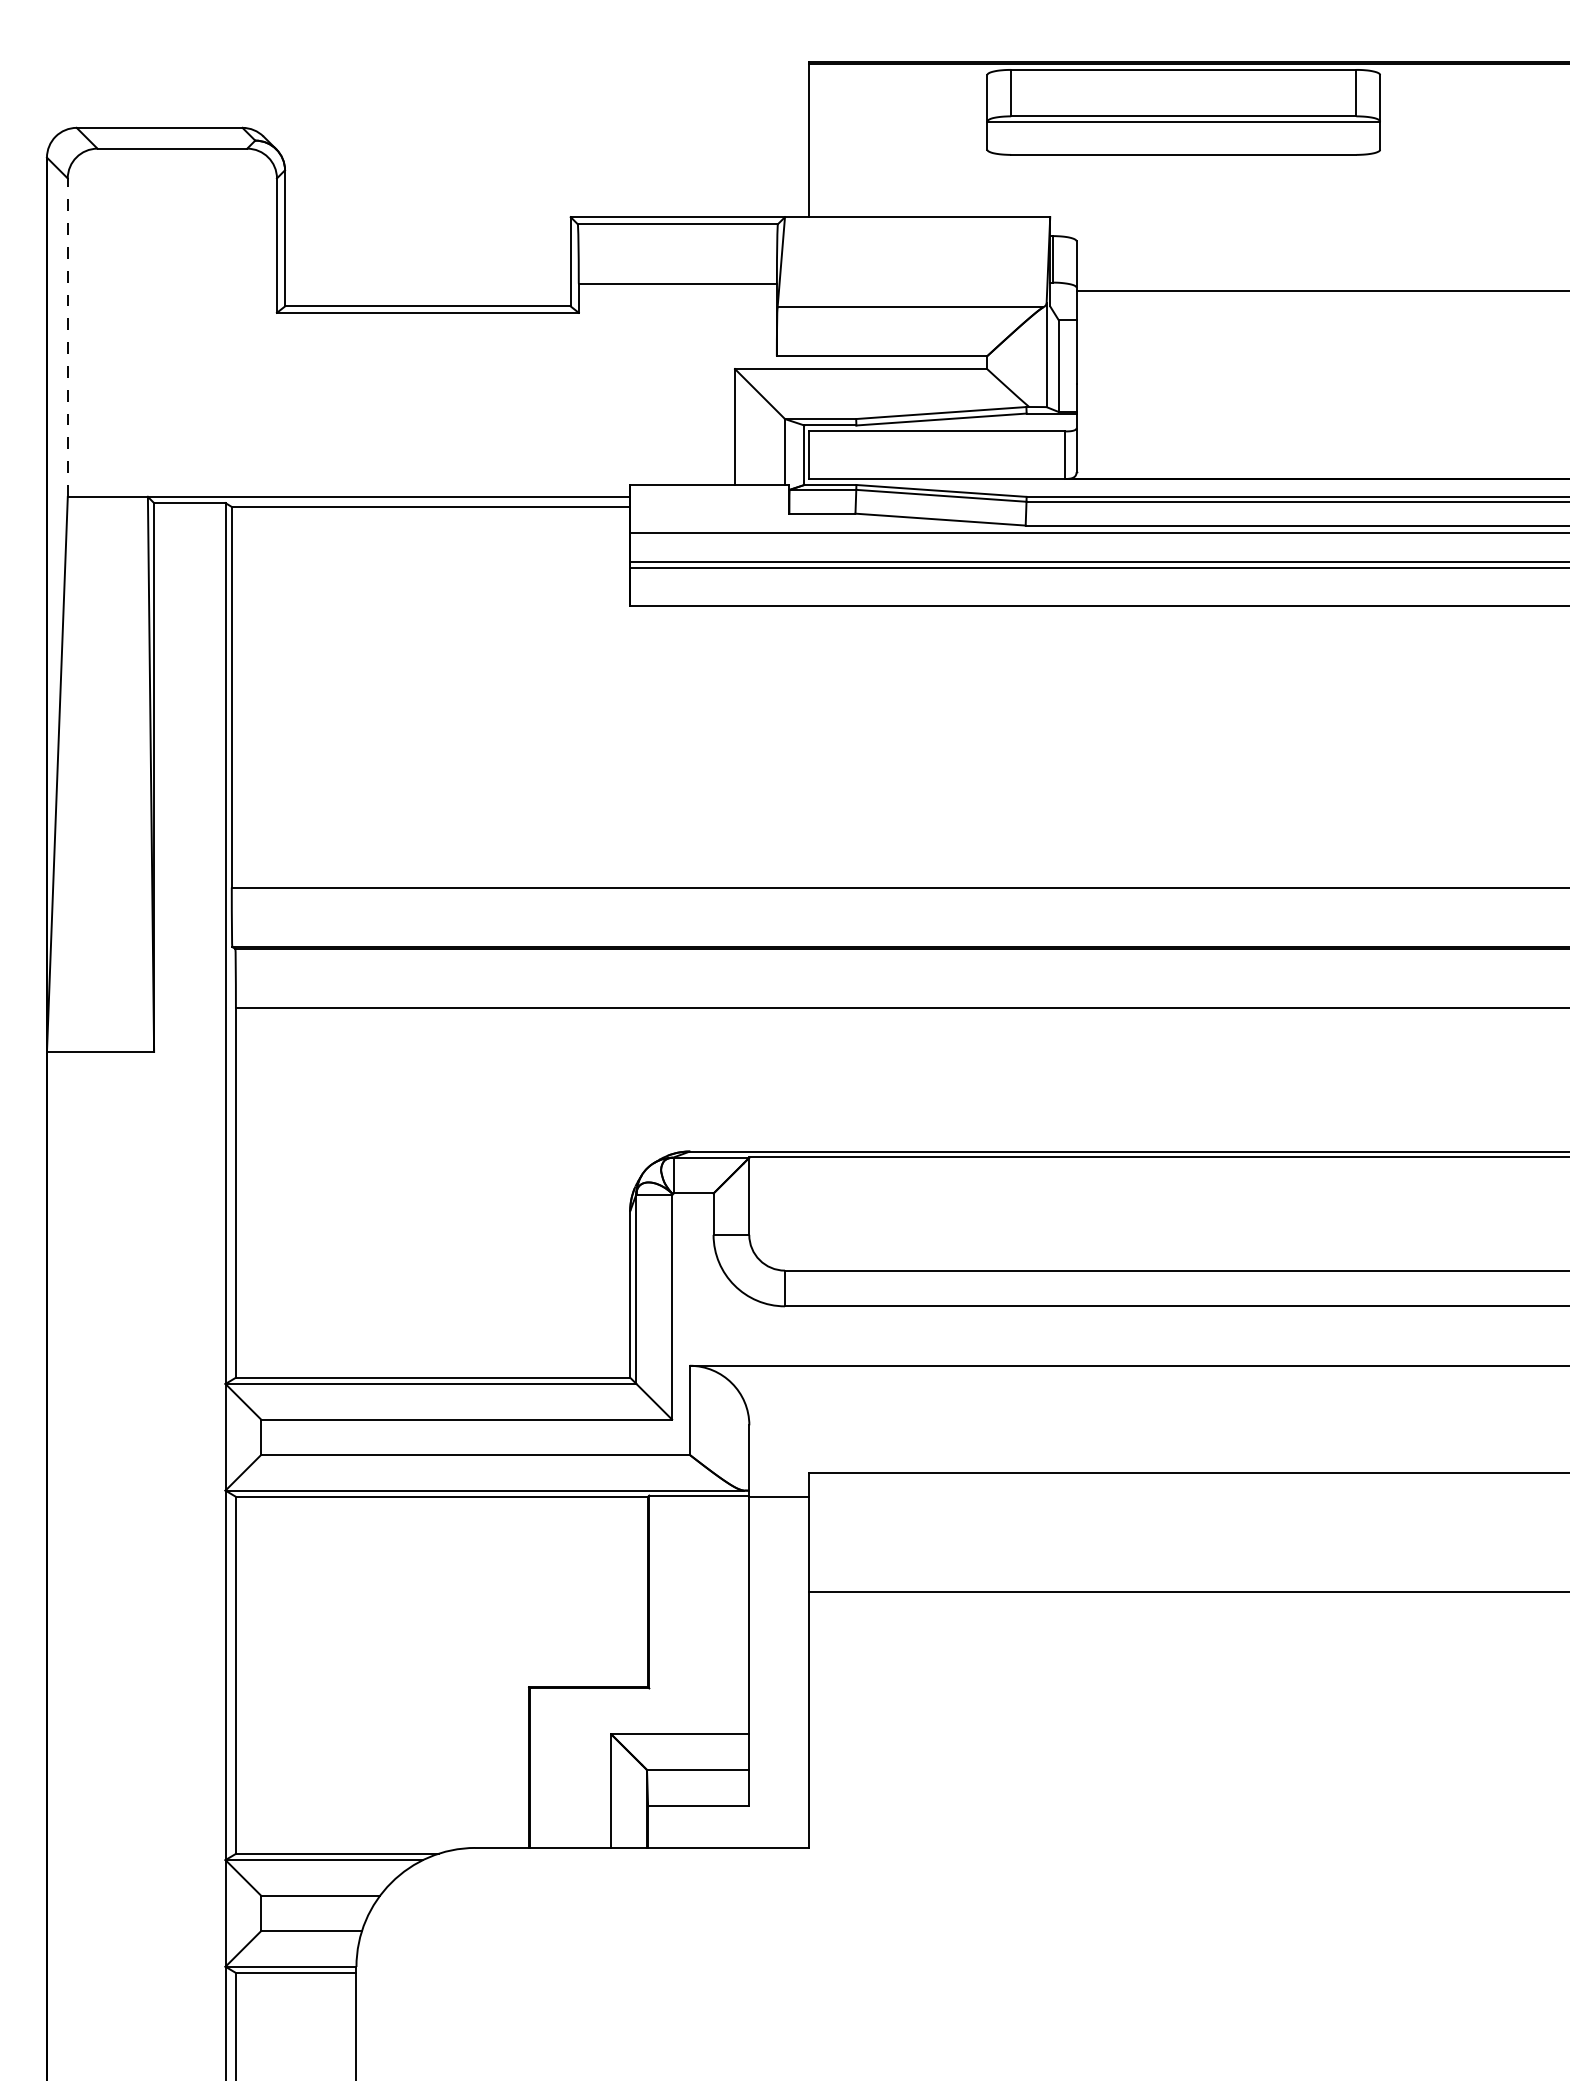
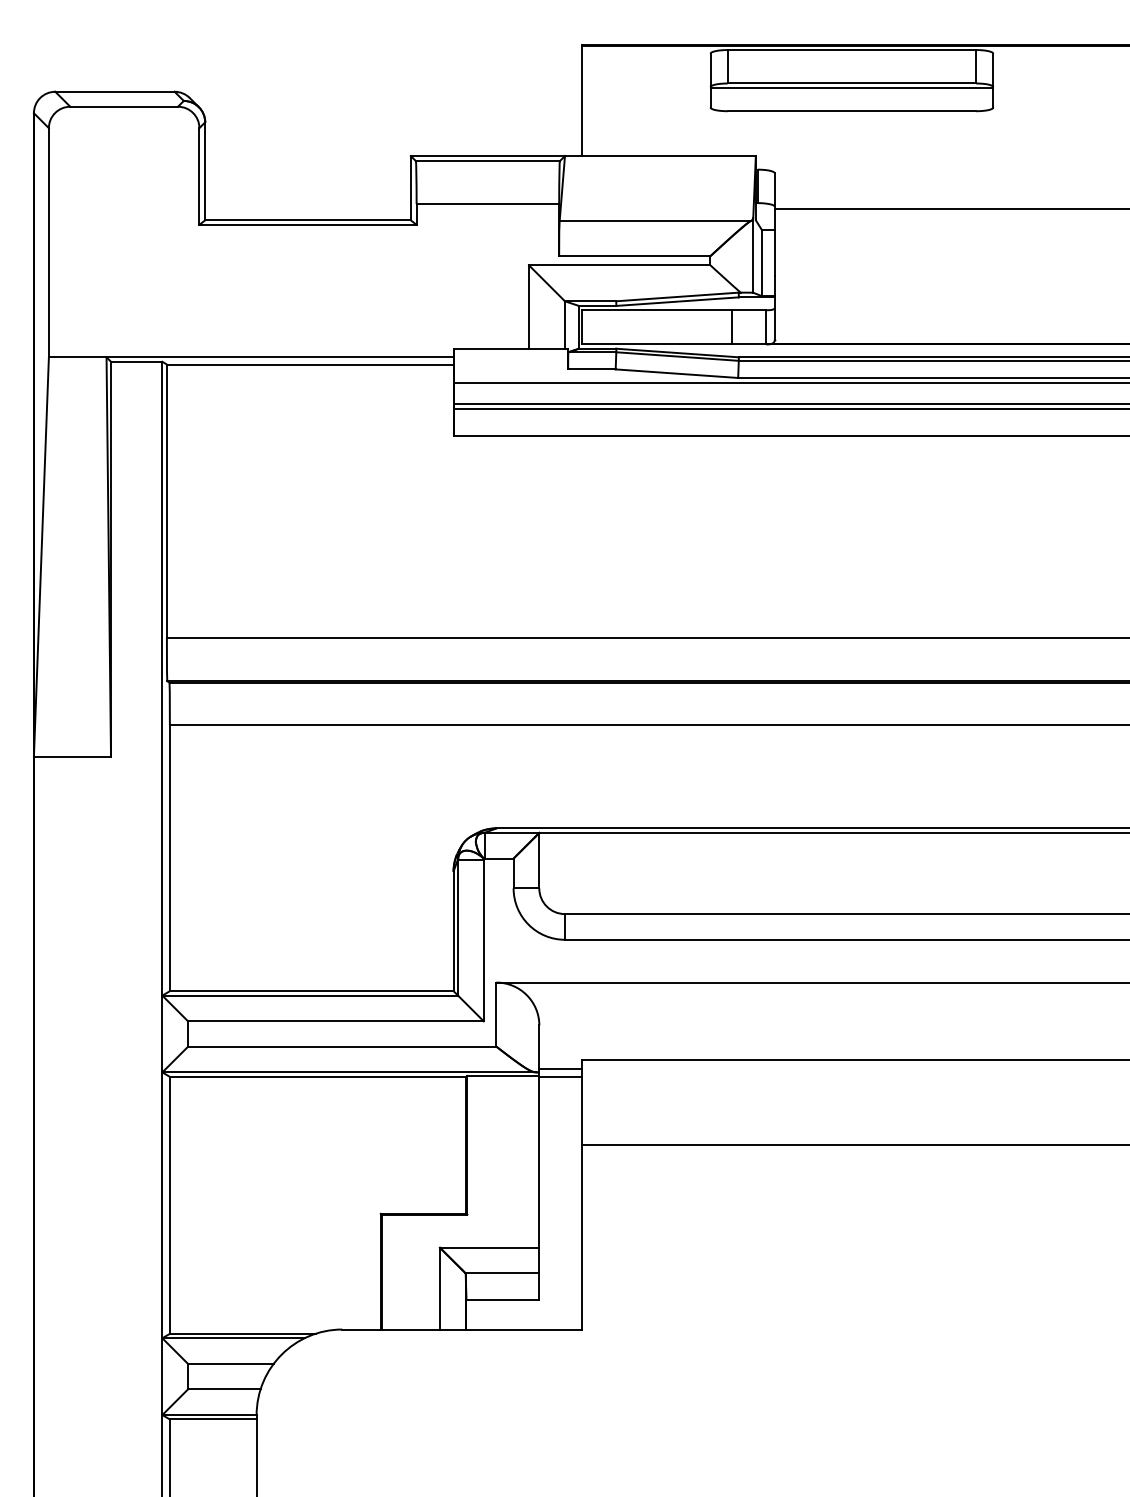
line: (67, 337) -> (48, 242), dashed -> solid
line: (1017, 455) -> (732, 327), added
line: (778, 1486) -> (560, 1069), added

